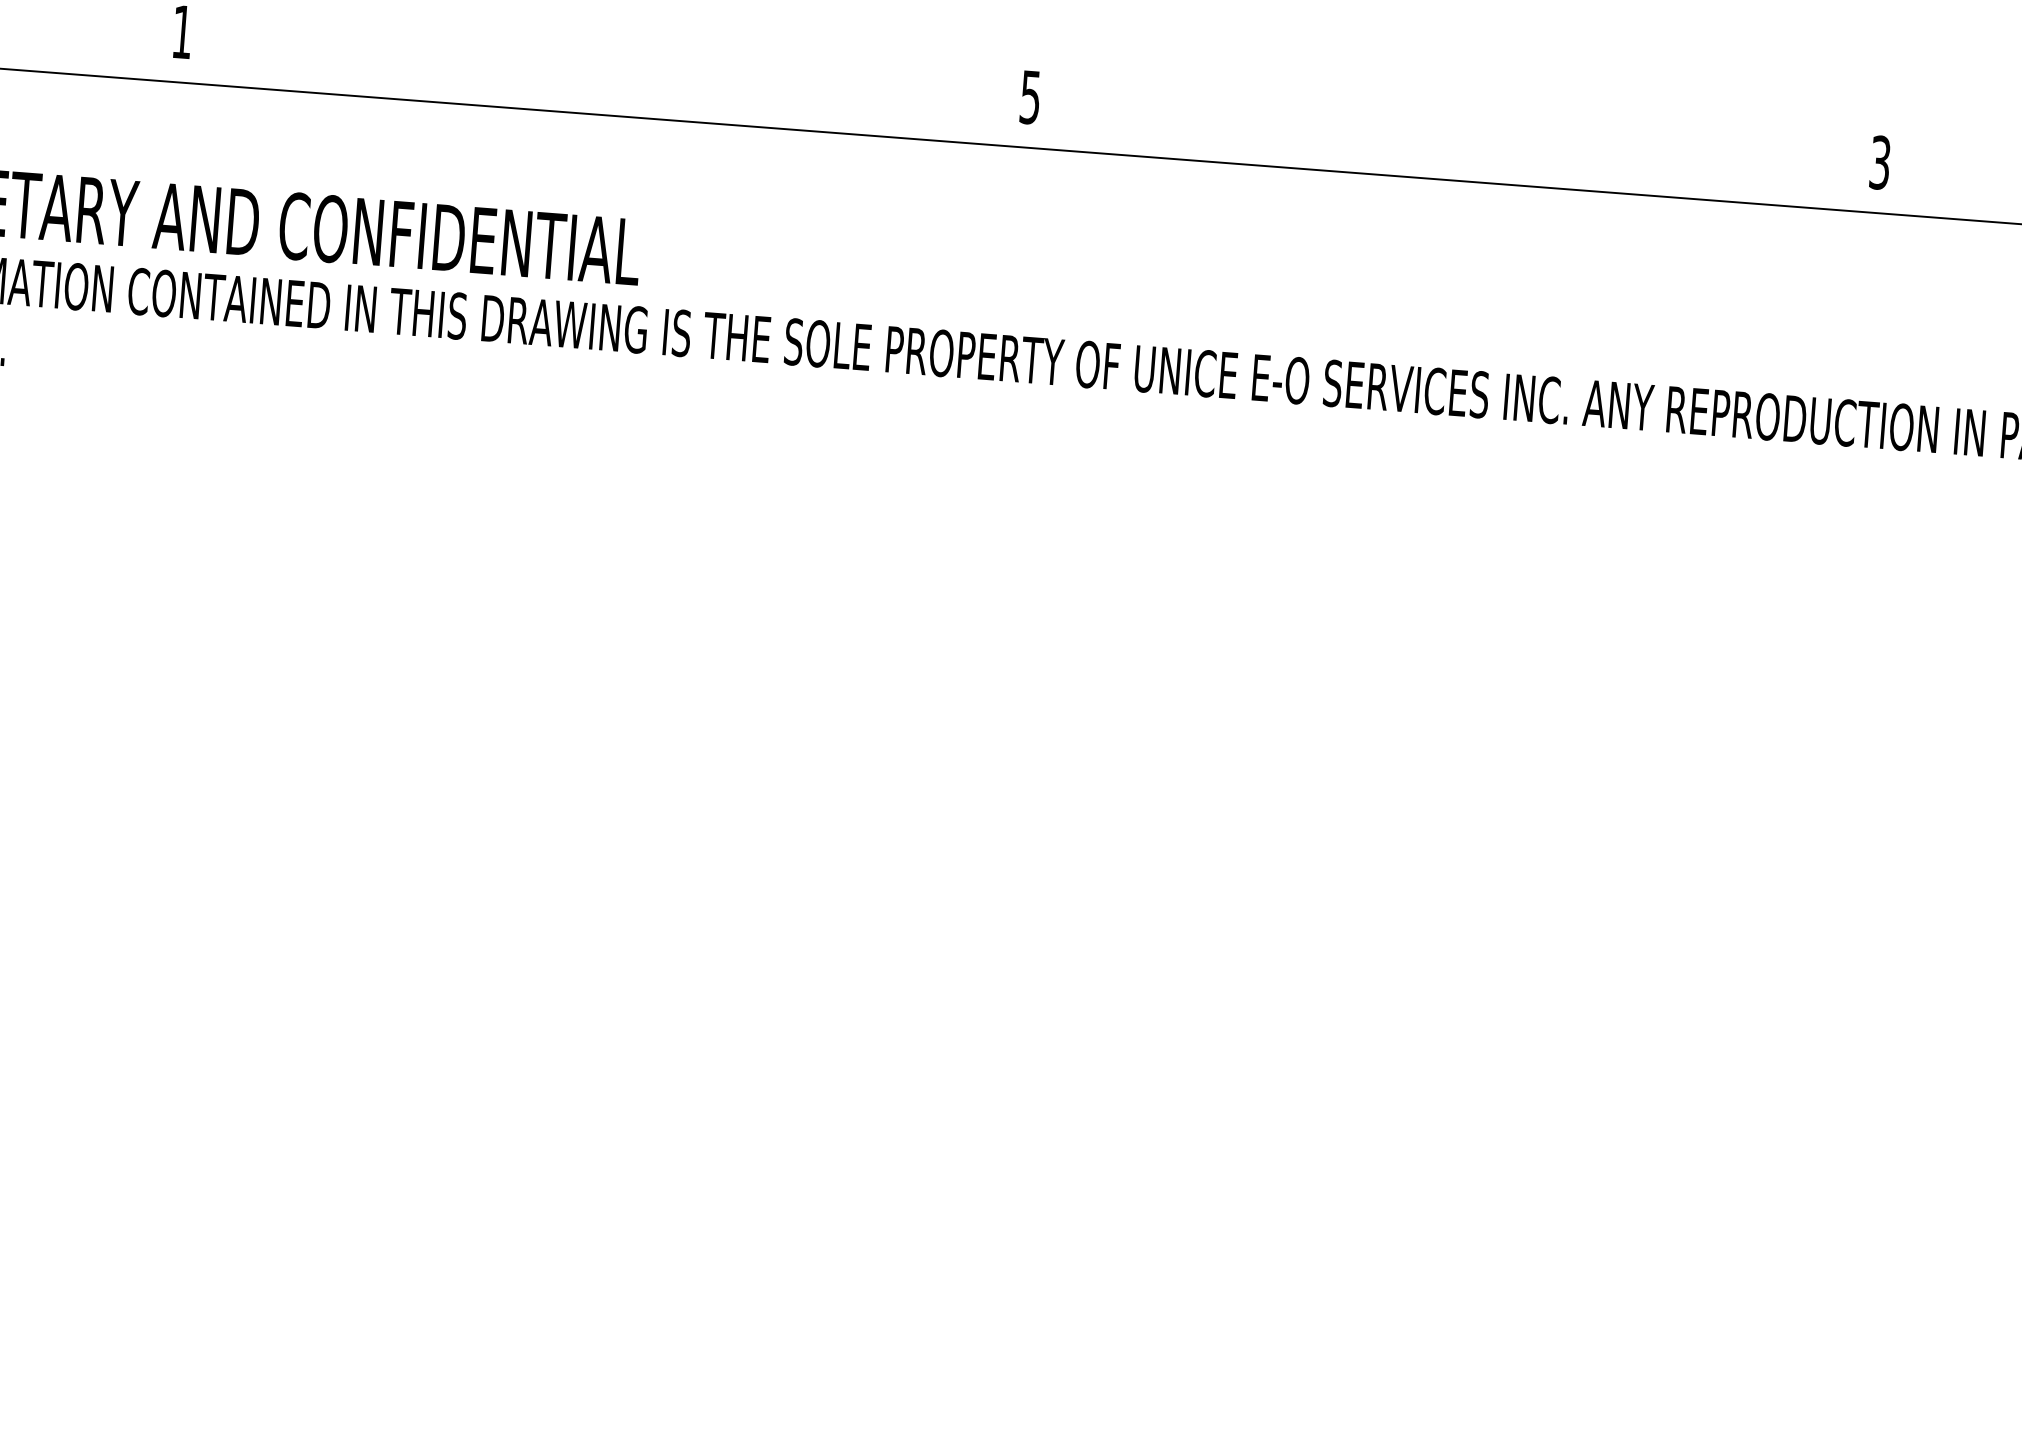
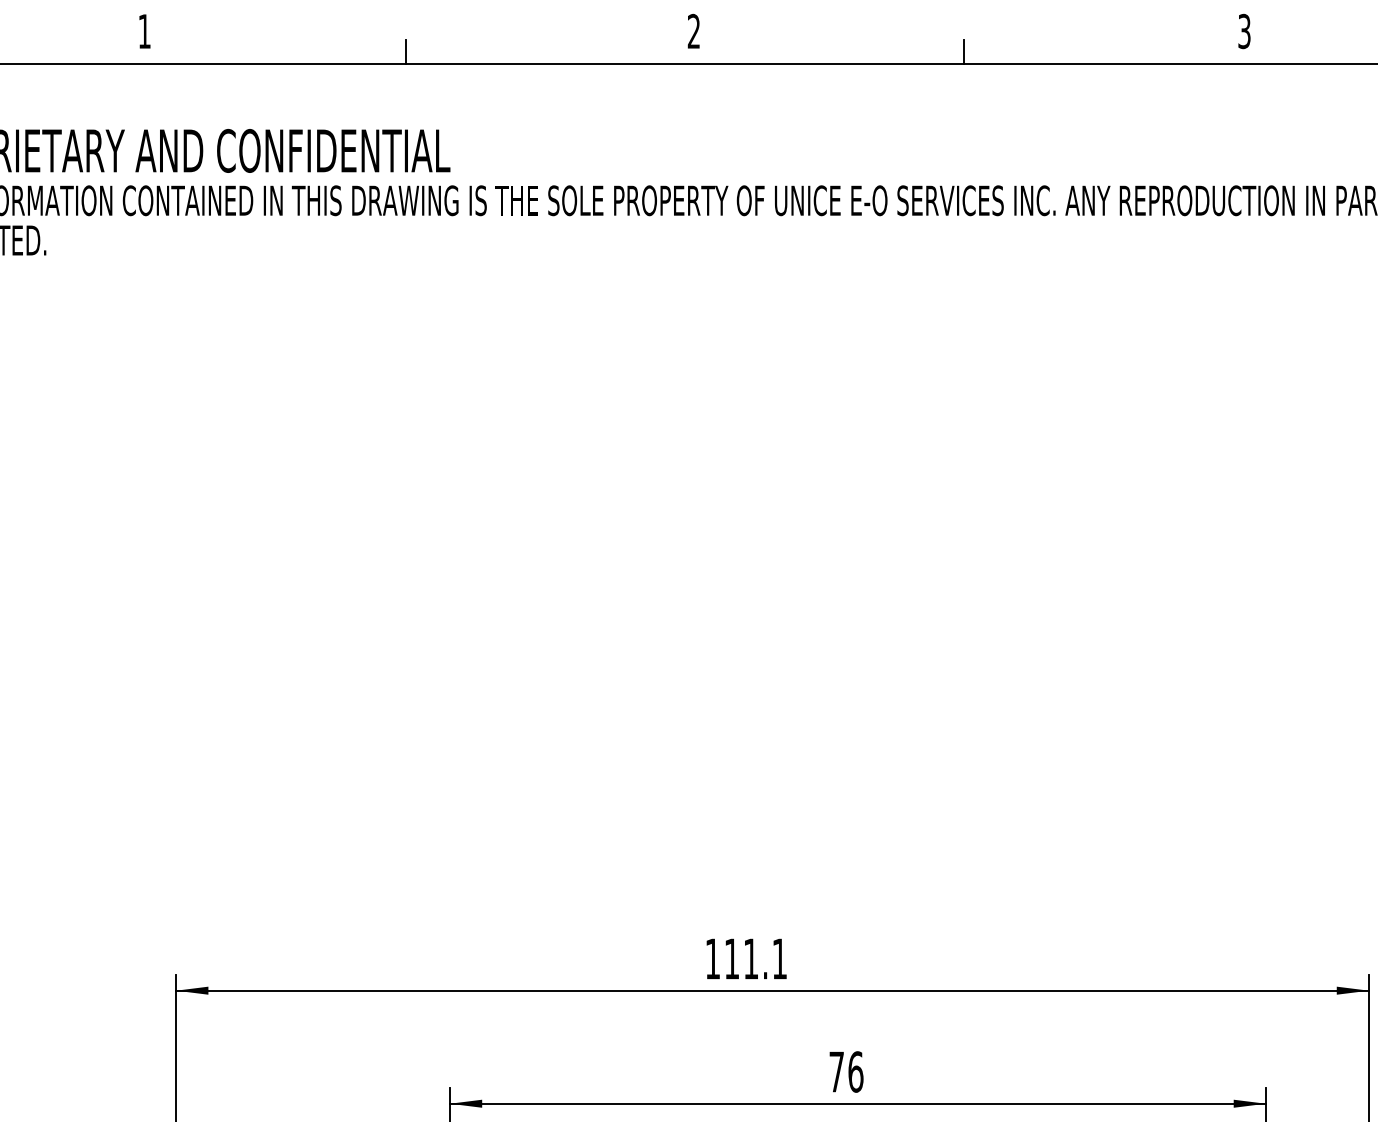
line: (582, 93) -> (405, 51), added
text: (1029, 97) -> (693, 31), 5 -> 2
line: (1444, 160) -> (963, 51), added

